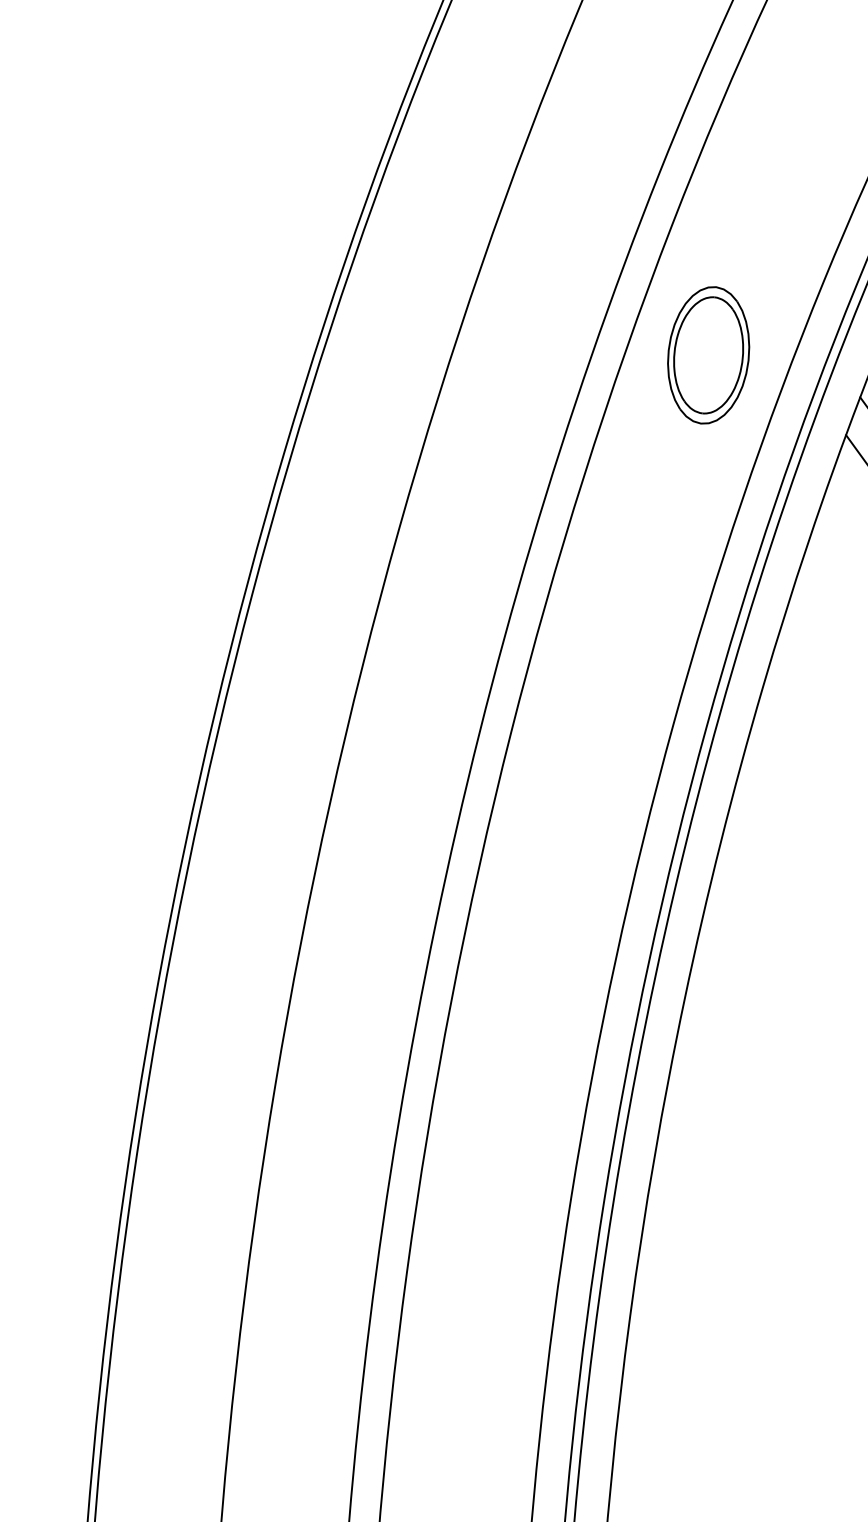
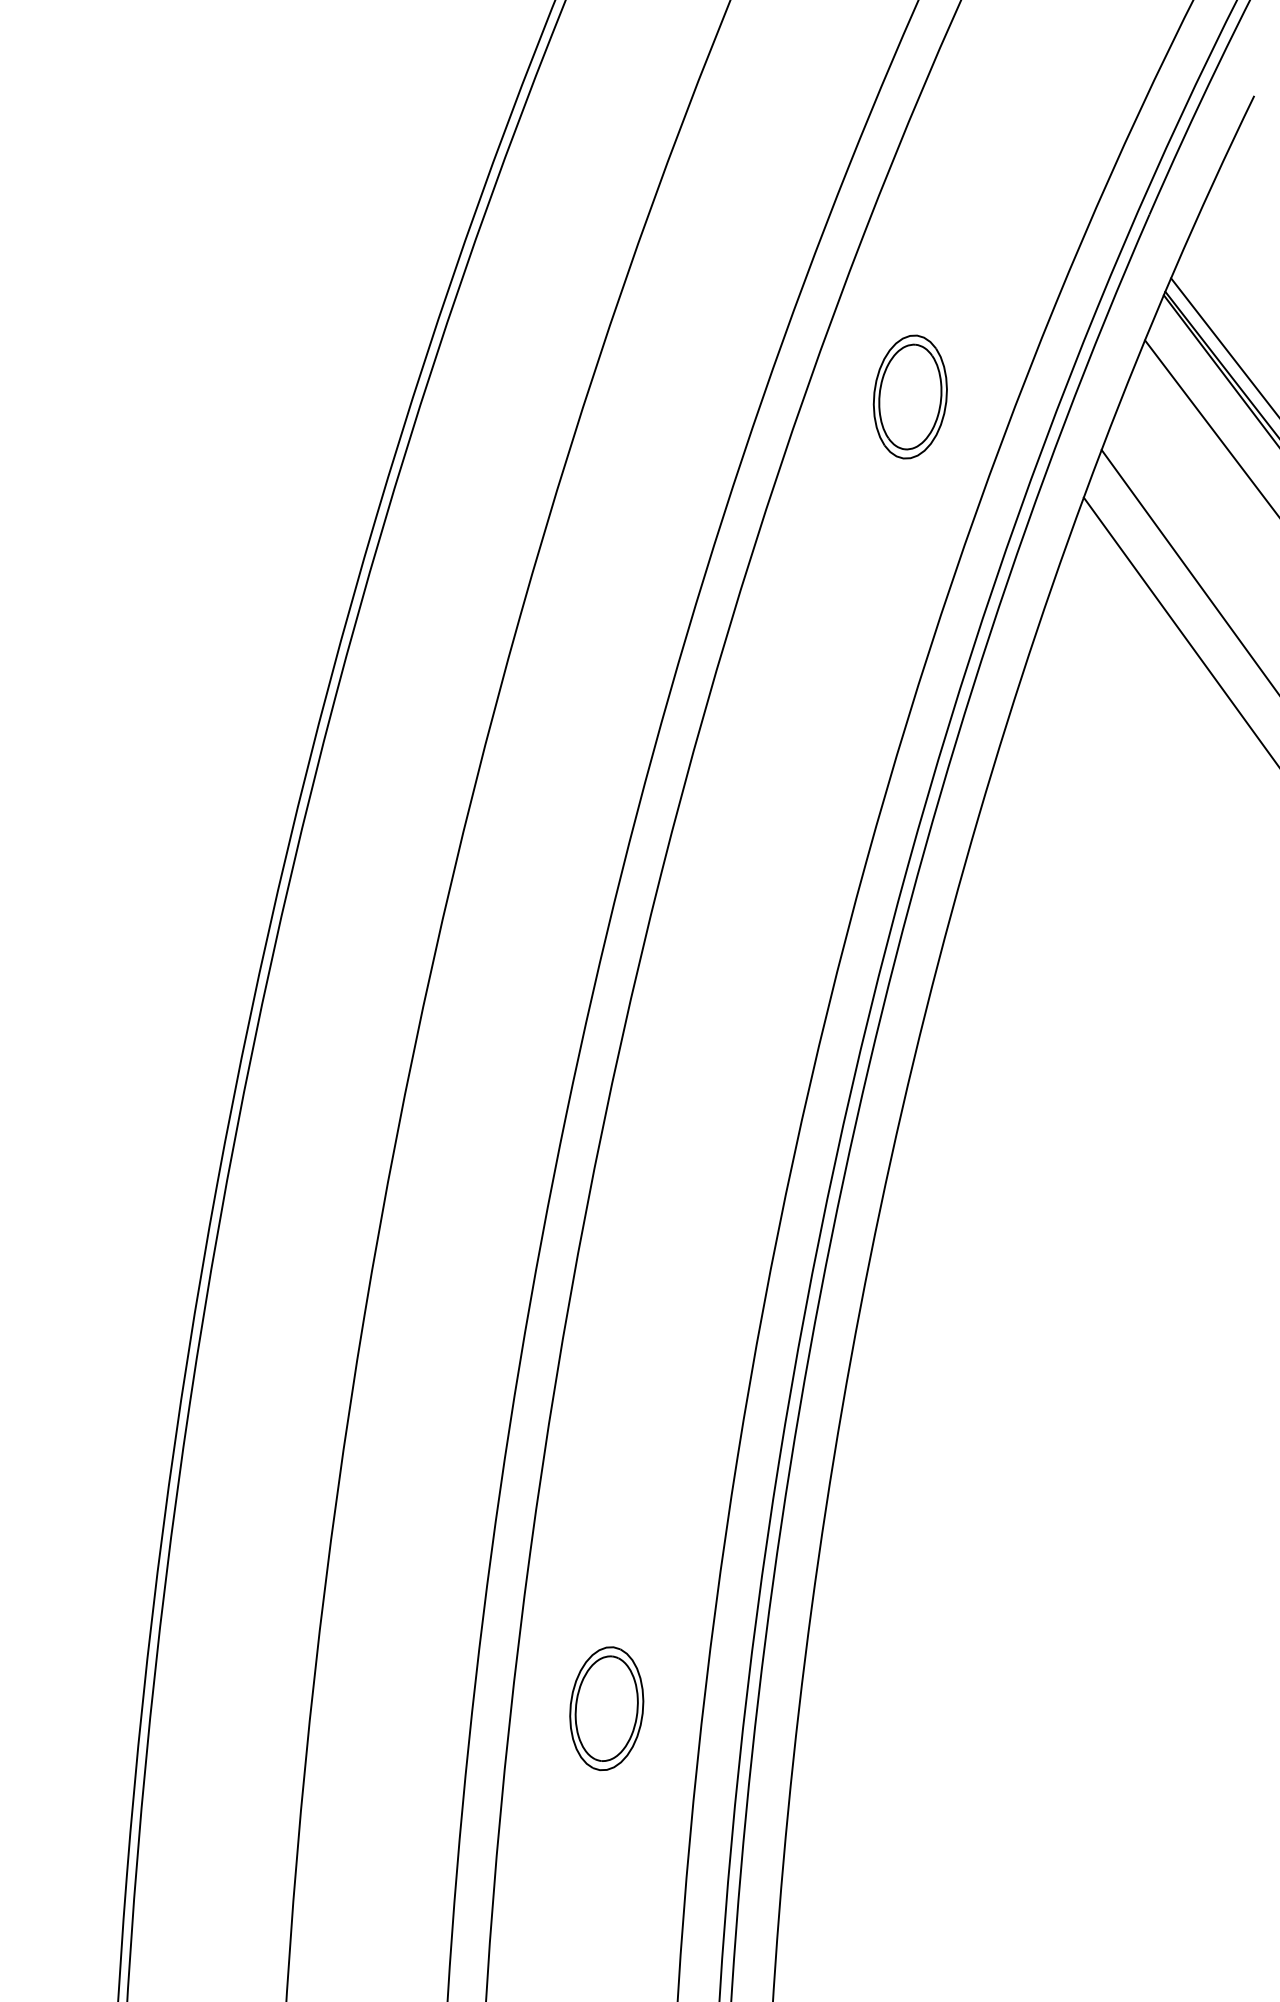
part: (707, 354) -> (909, 396), size x0.71
part: (467, 1395) -> (606, 1708), added

